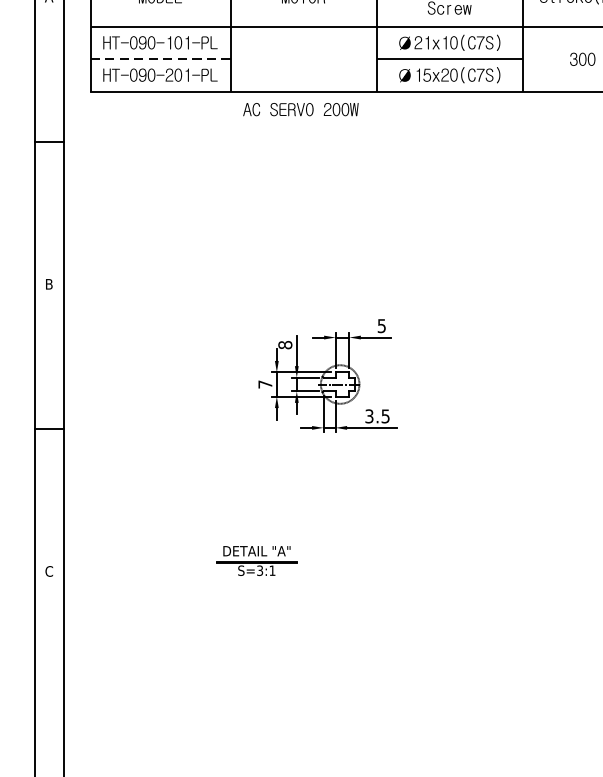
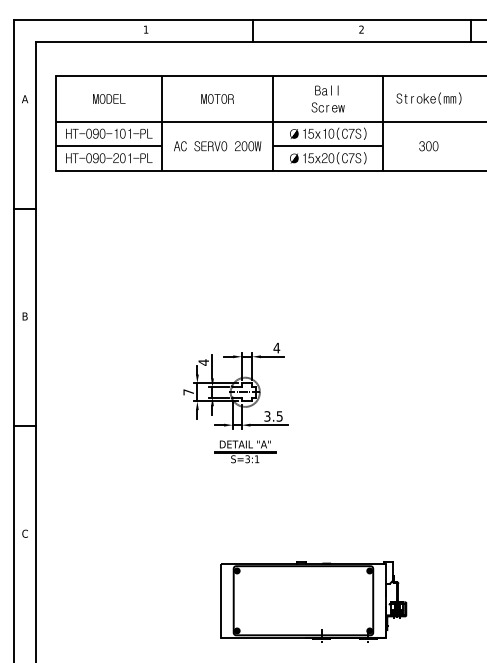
text: (422, 42) -> (307, 133), Ø21x10(C7S) -> Ø15x10(C7S)
line: (160, 58) -> (109, 145), dashed -> solid
text: (300, 109) -> (217, 146), moved
text: (381, 325) -> (276, 347), 5 -> 4
text: (284, 345) -> (203, 362), 8 -> 4
part: (257, 560) -> (245, 451), moved
part: (430, 660) -> (313, 601), added

